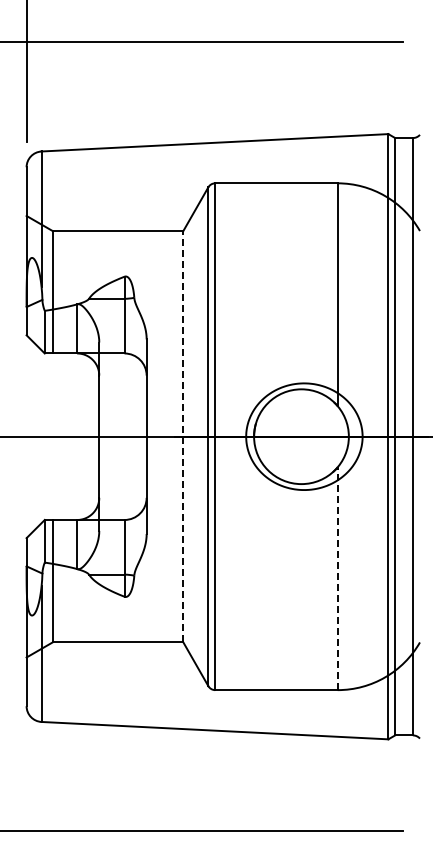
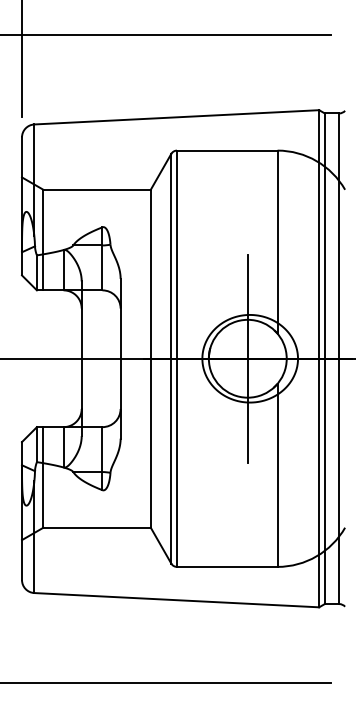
line: (183, 436) -> (150, 358), dashed -> solid
line: (301, 436) -> (247, 358), added
line: (337, 578) -> (277, 475), dashed -> solid

